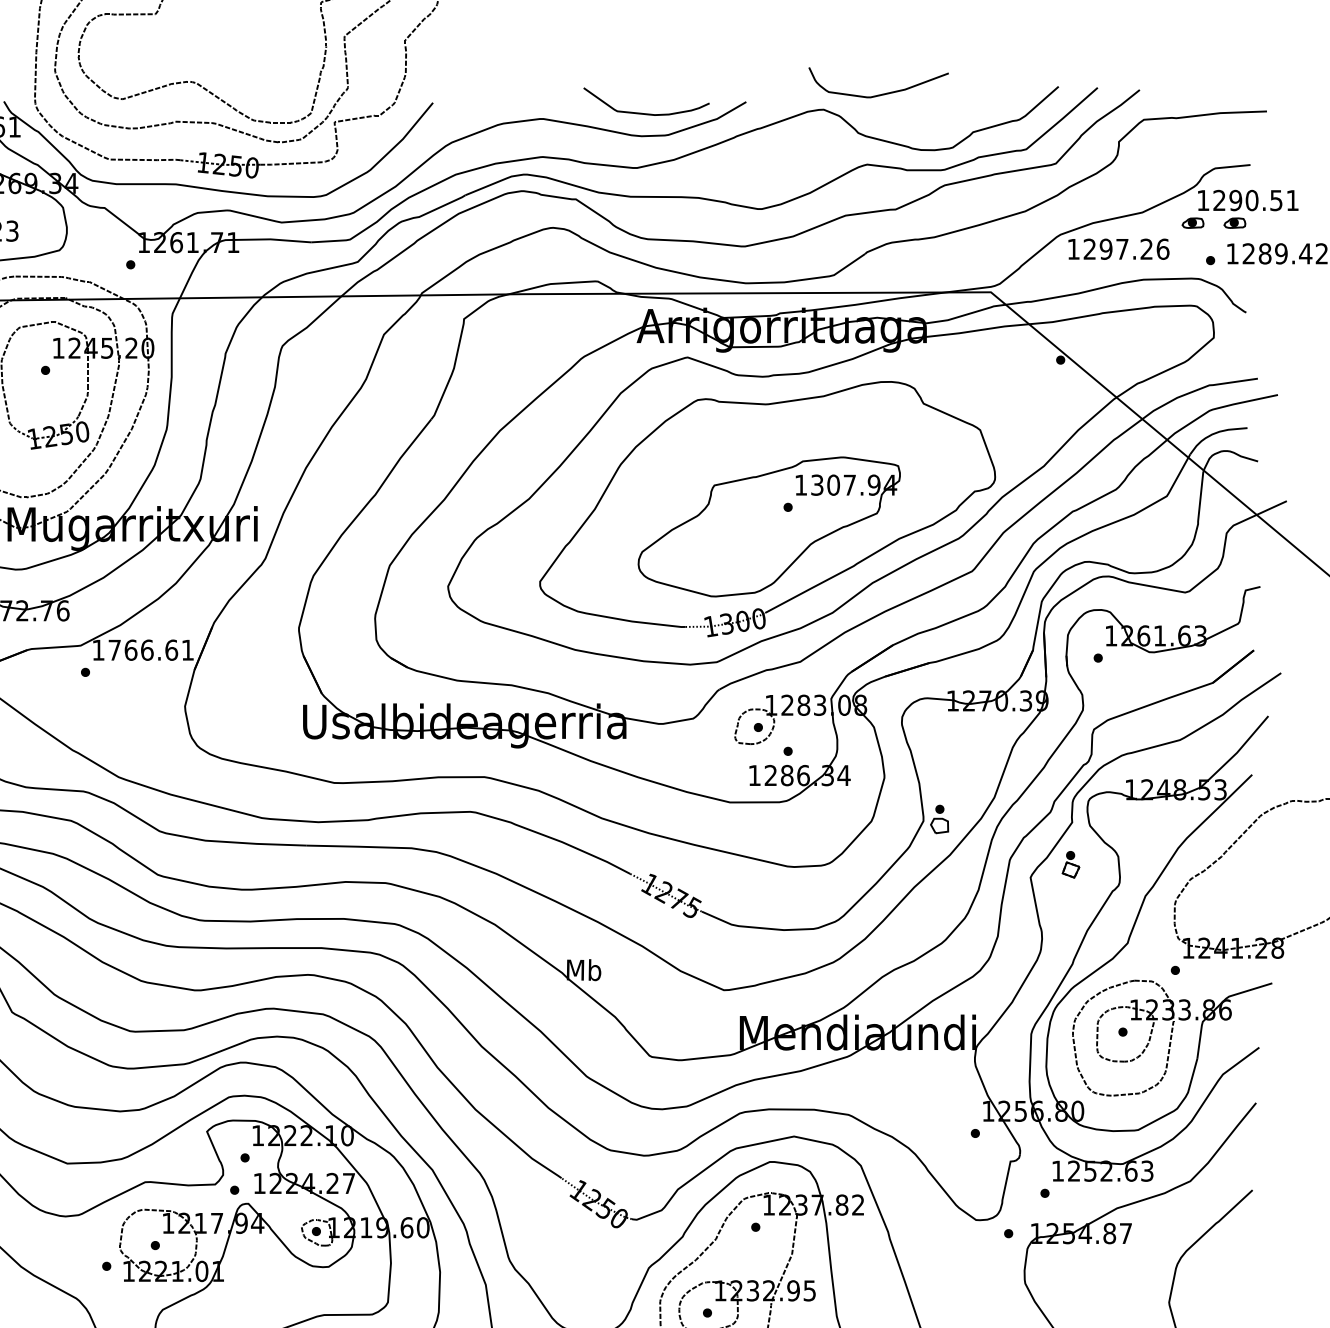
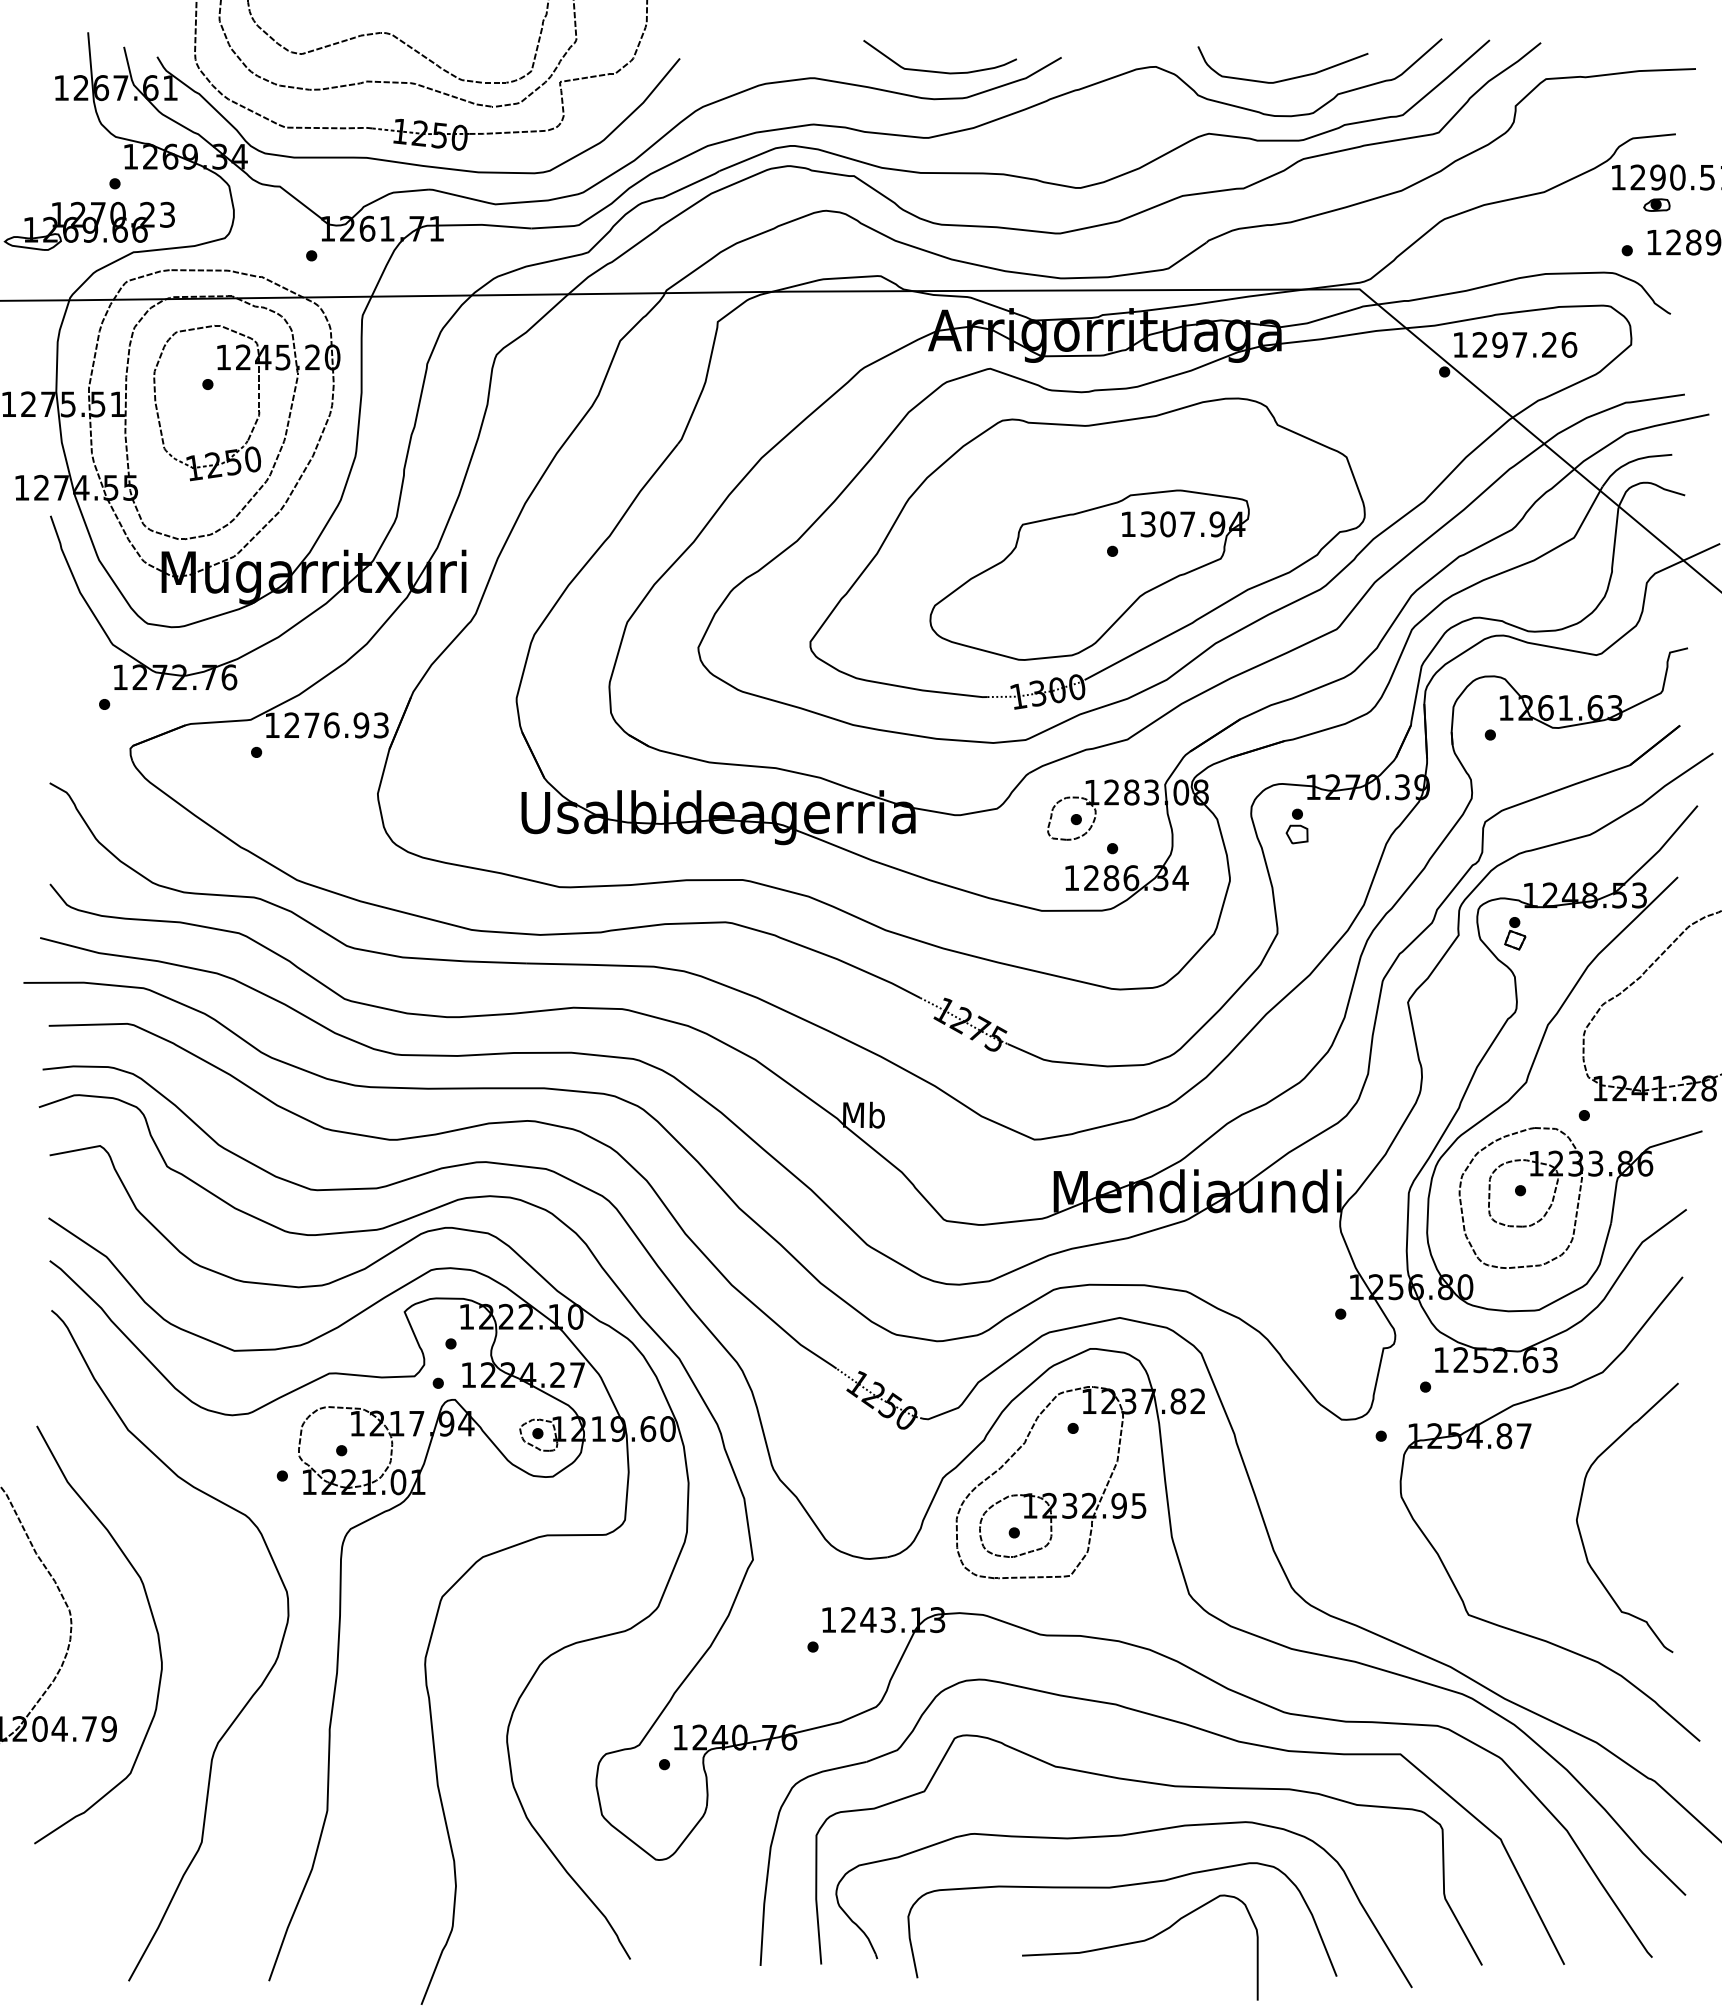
curve: (881, 93) -> (1286, 78), moved
part: (1192, 222) -> (1605, 204), removed
text: (1118, 248) -> (1515, 344), moved
text: (151, 650) -> (336, 725), 1766.61 -> 1276.93
part: (939, 819) -> (1296, 826), moved
part: (1071, 864) -> (1515, 933), moved

